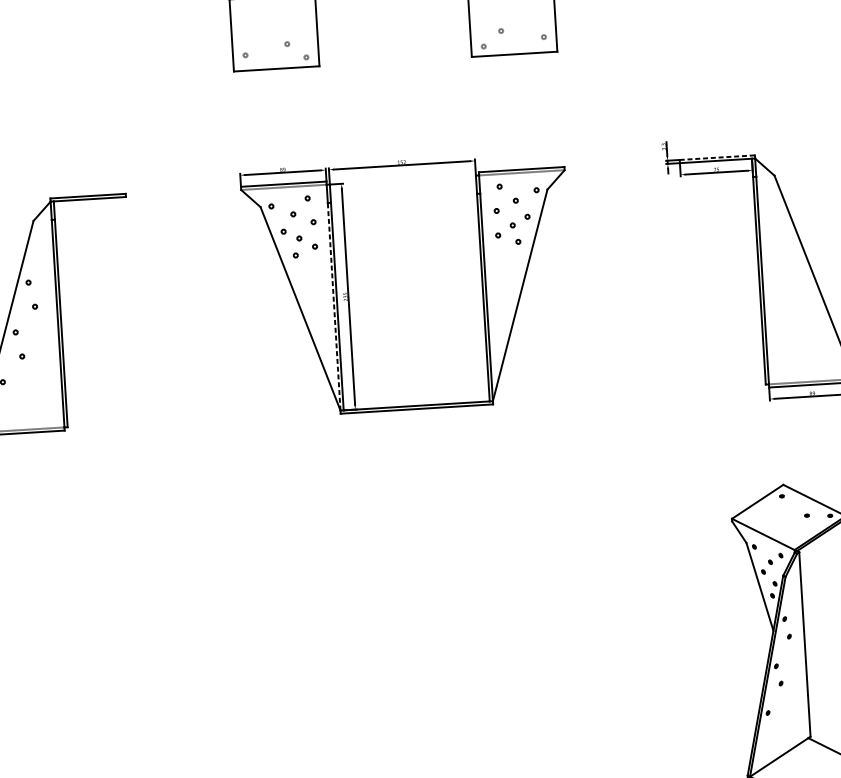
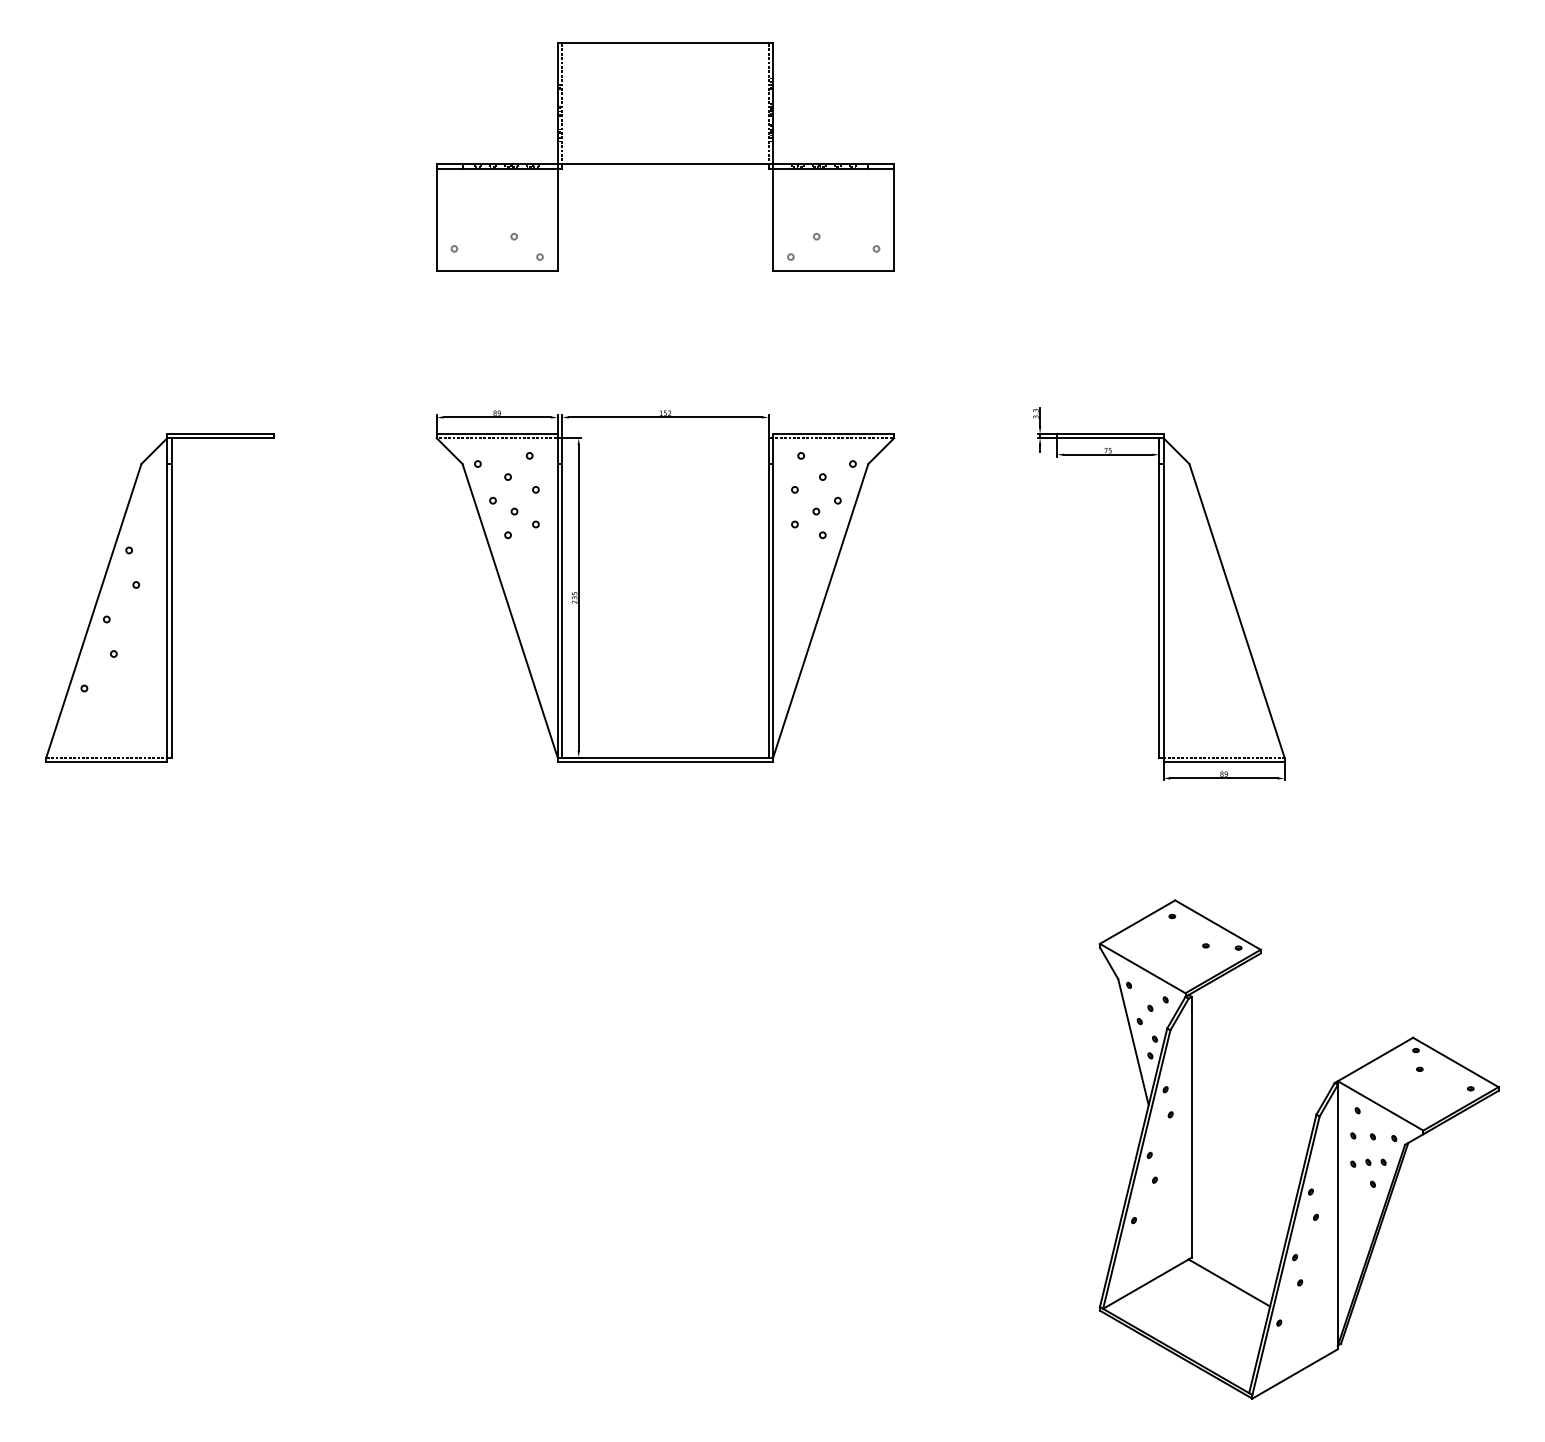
line: (717, 157) -> (1110, 433), dashed -> solid
line: (334, 306) -> (557, 610), dashed -> solid

